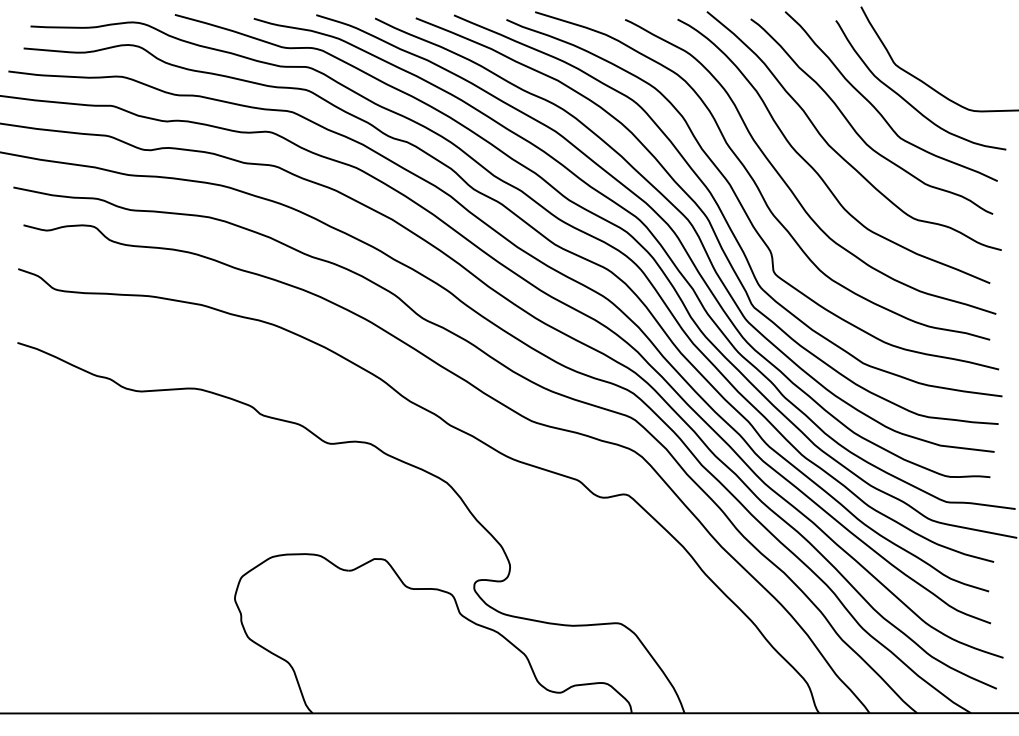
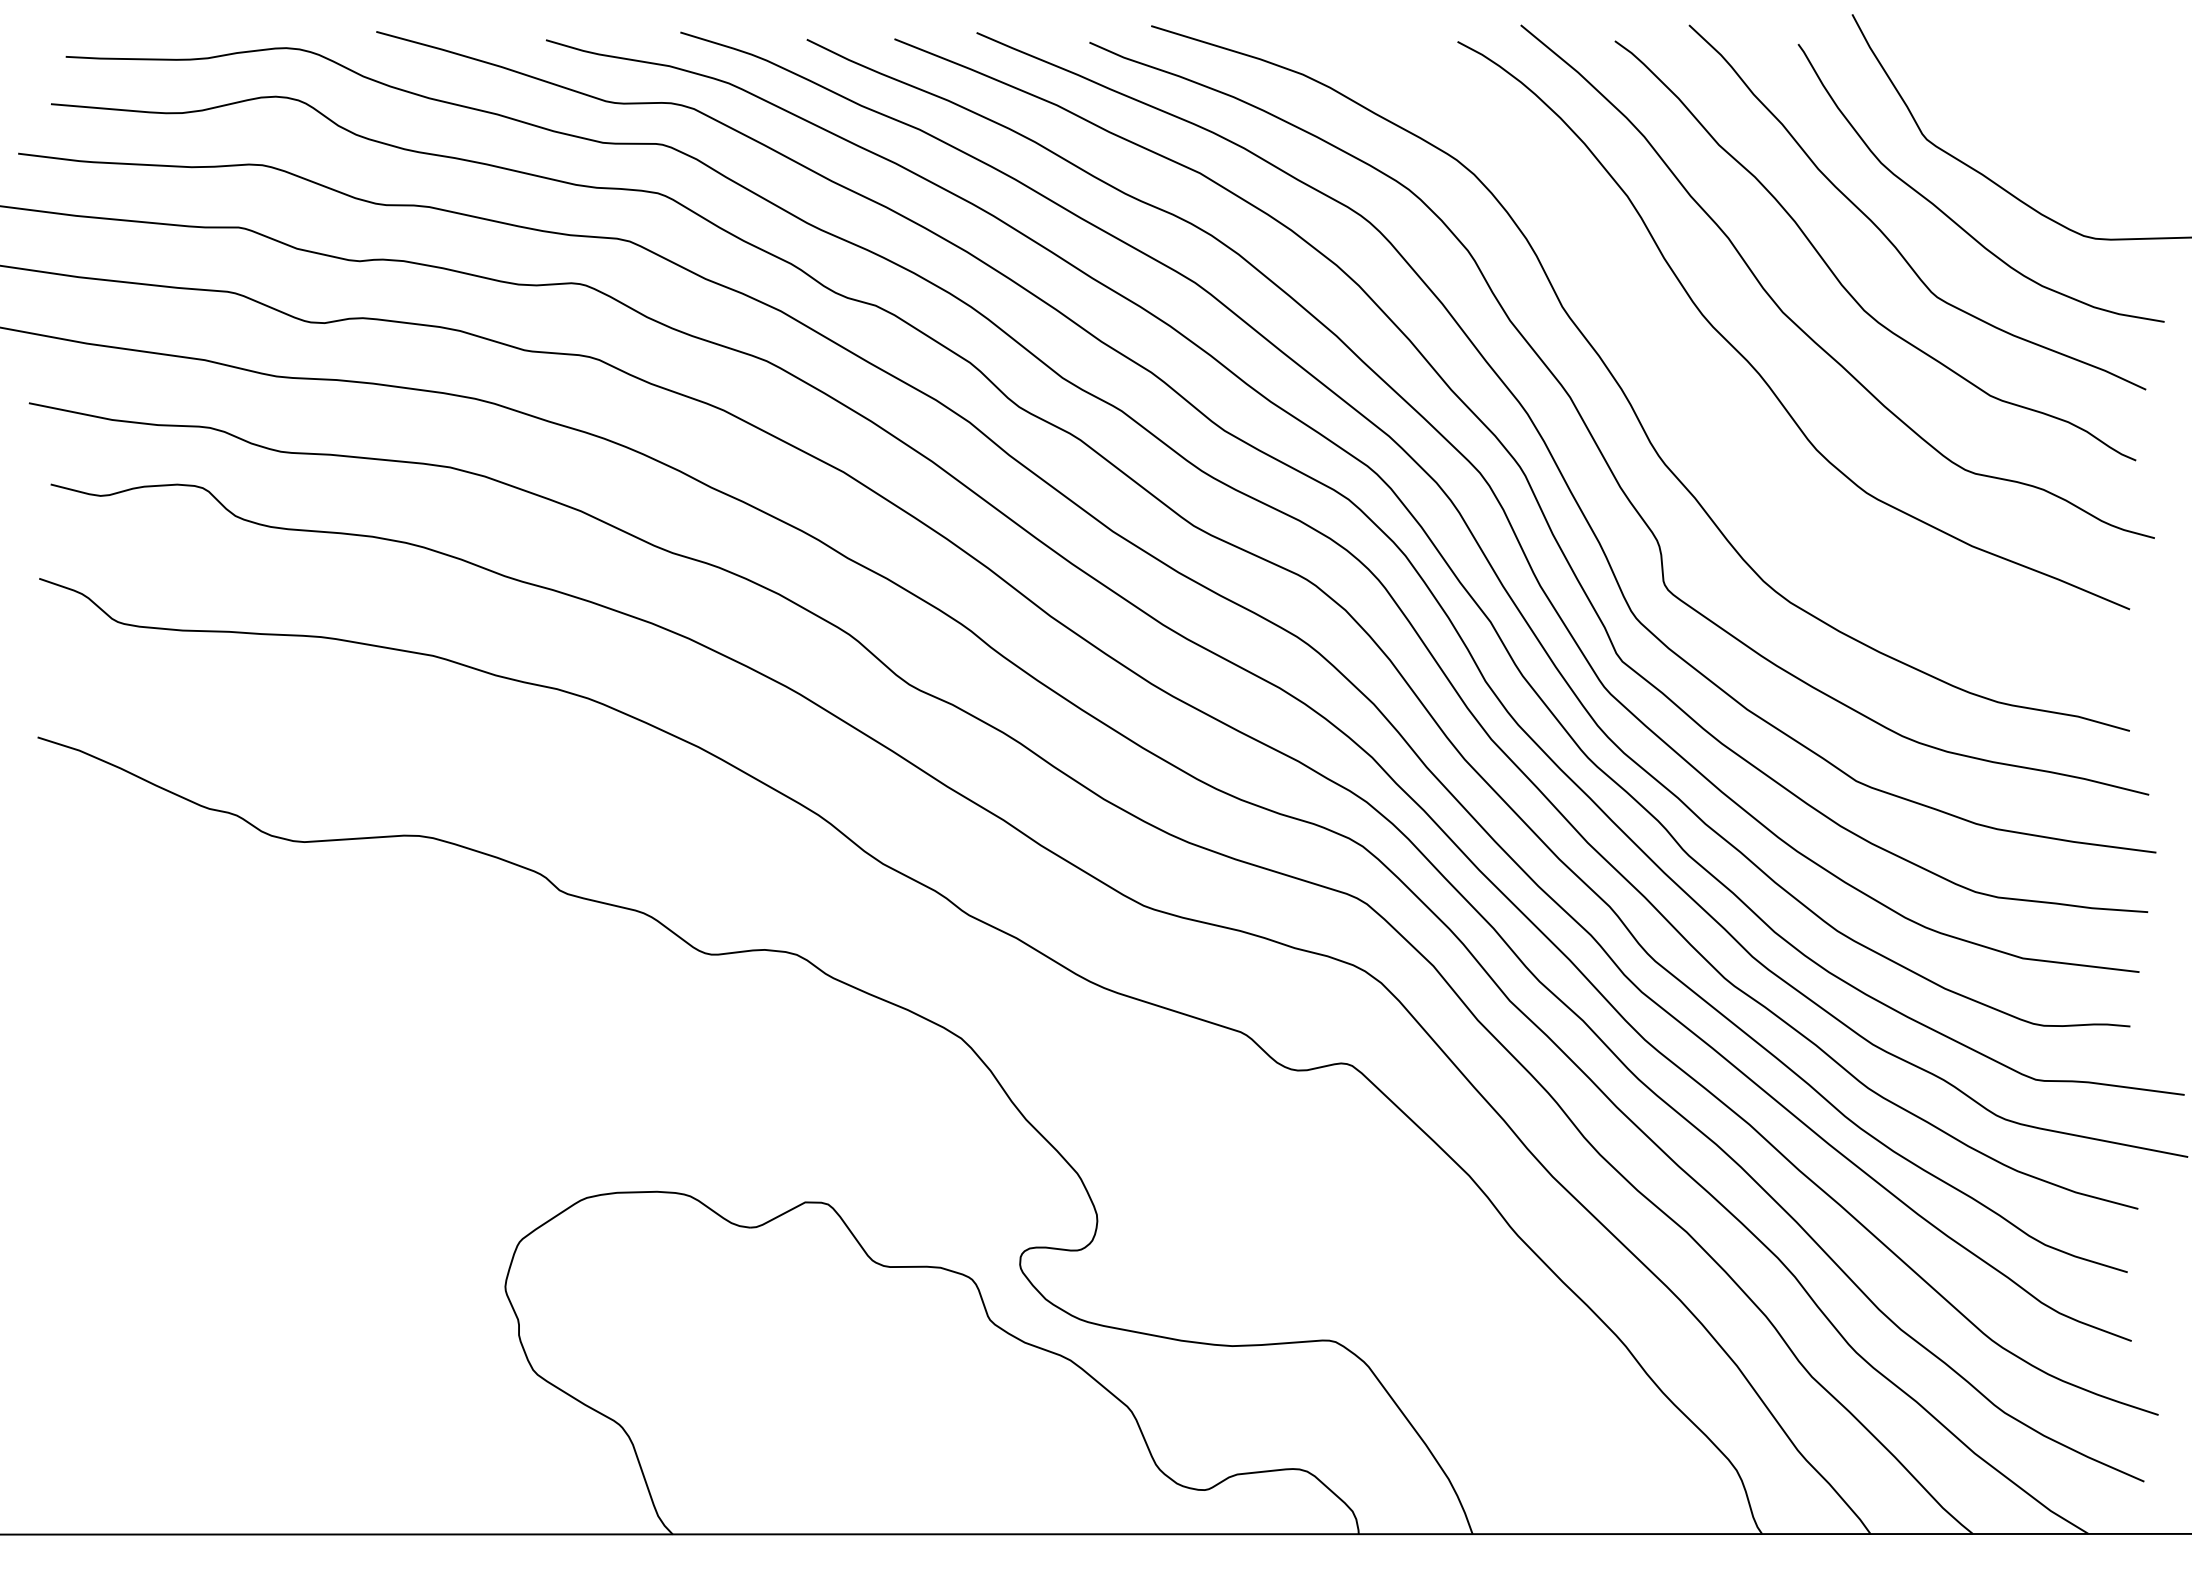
curve: (786, 182) -> (1691, 392), removed

